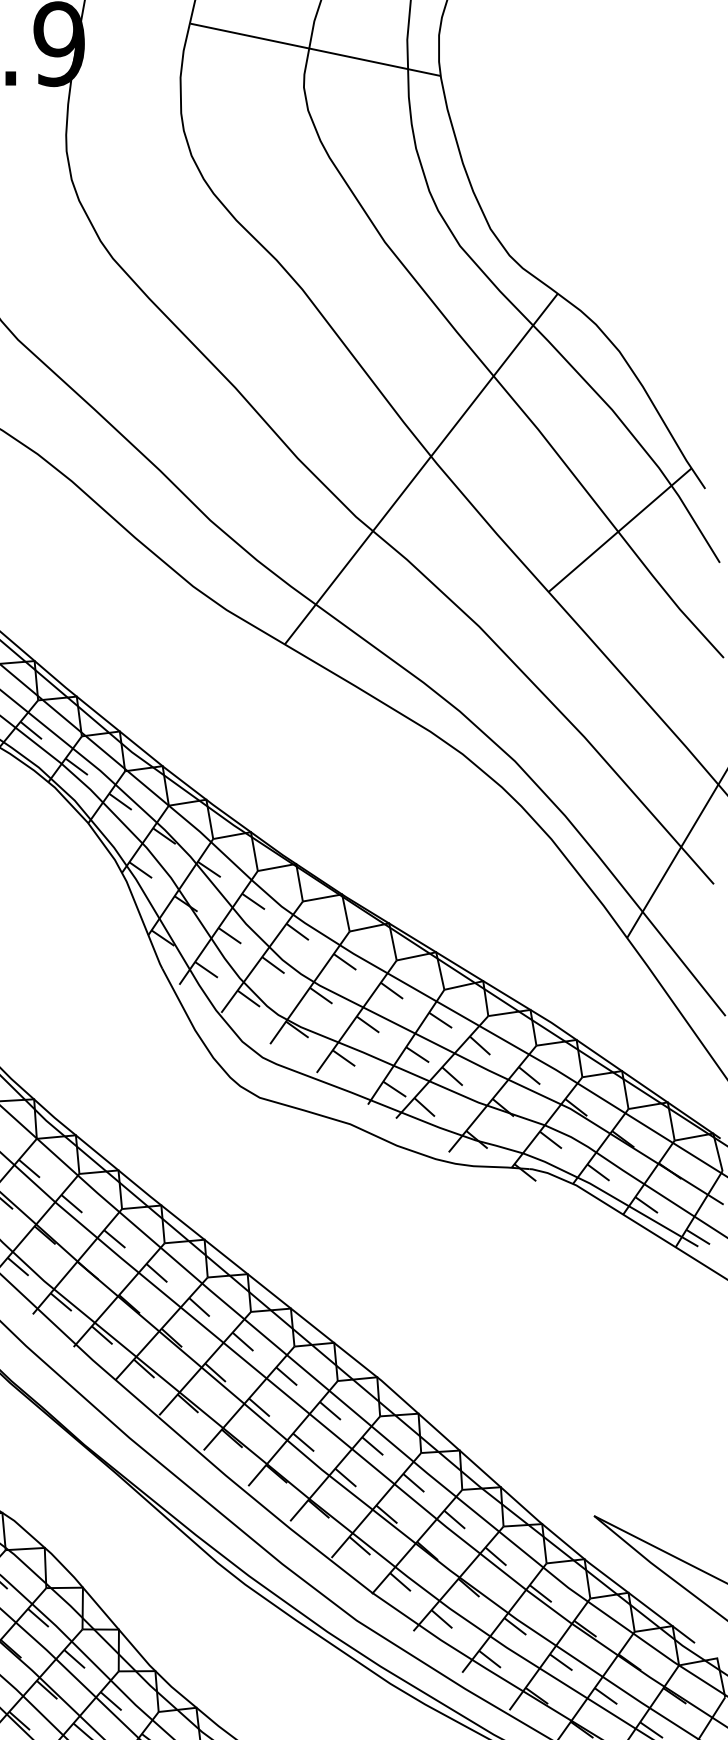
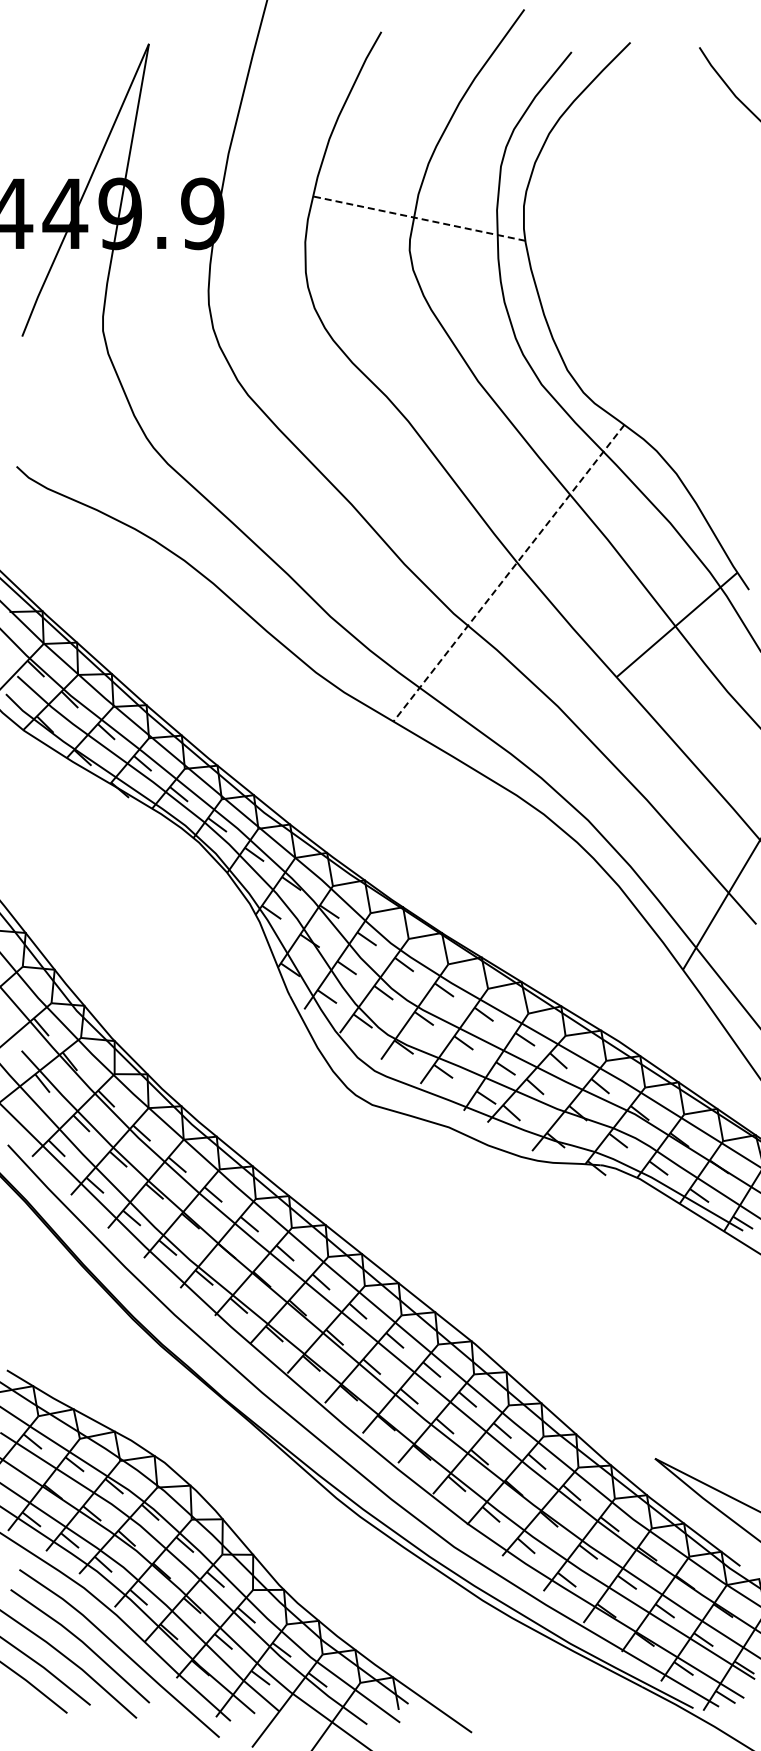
line: (315, 49) -> (419, 218), solid -> dashed
line: (420, 469) -> (508, 573), solid -> dashed

